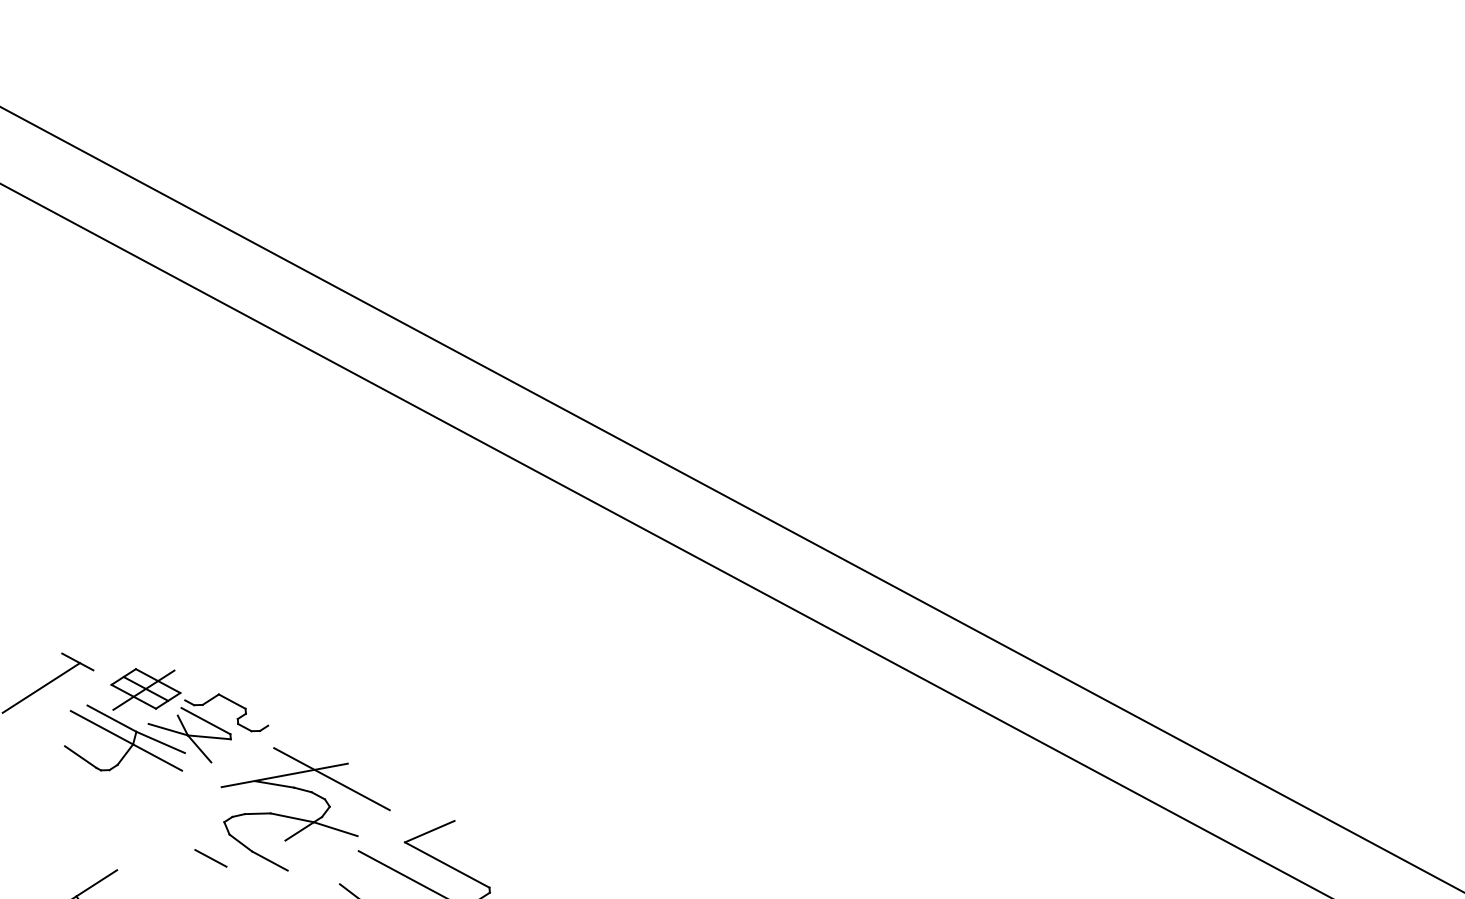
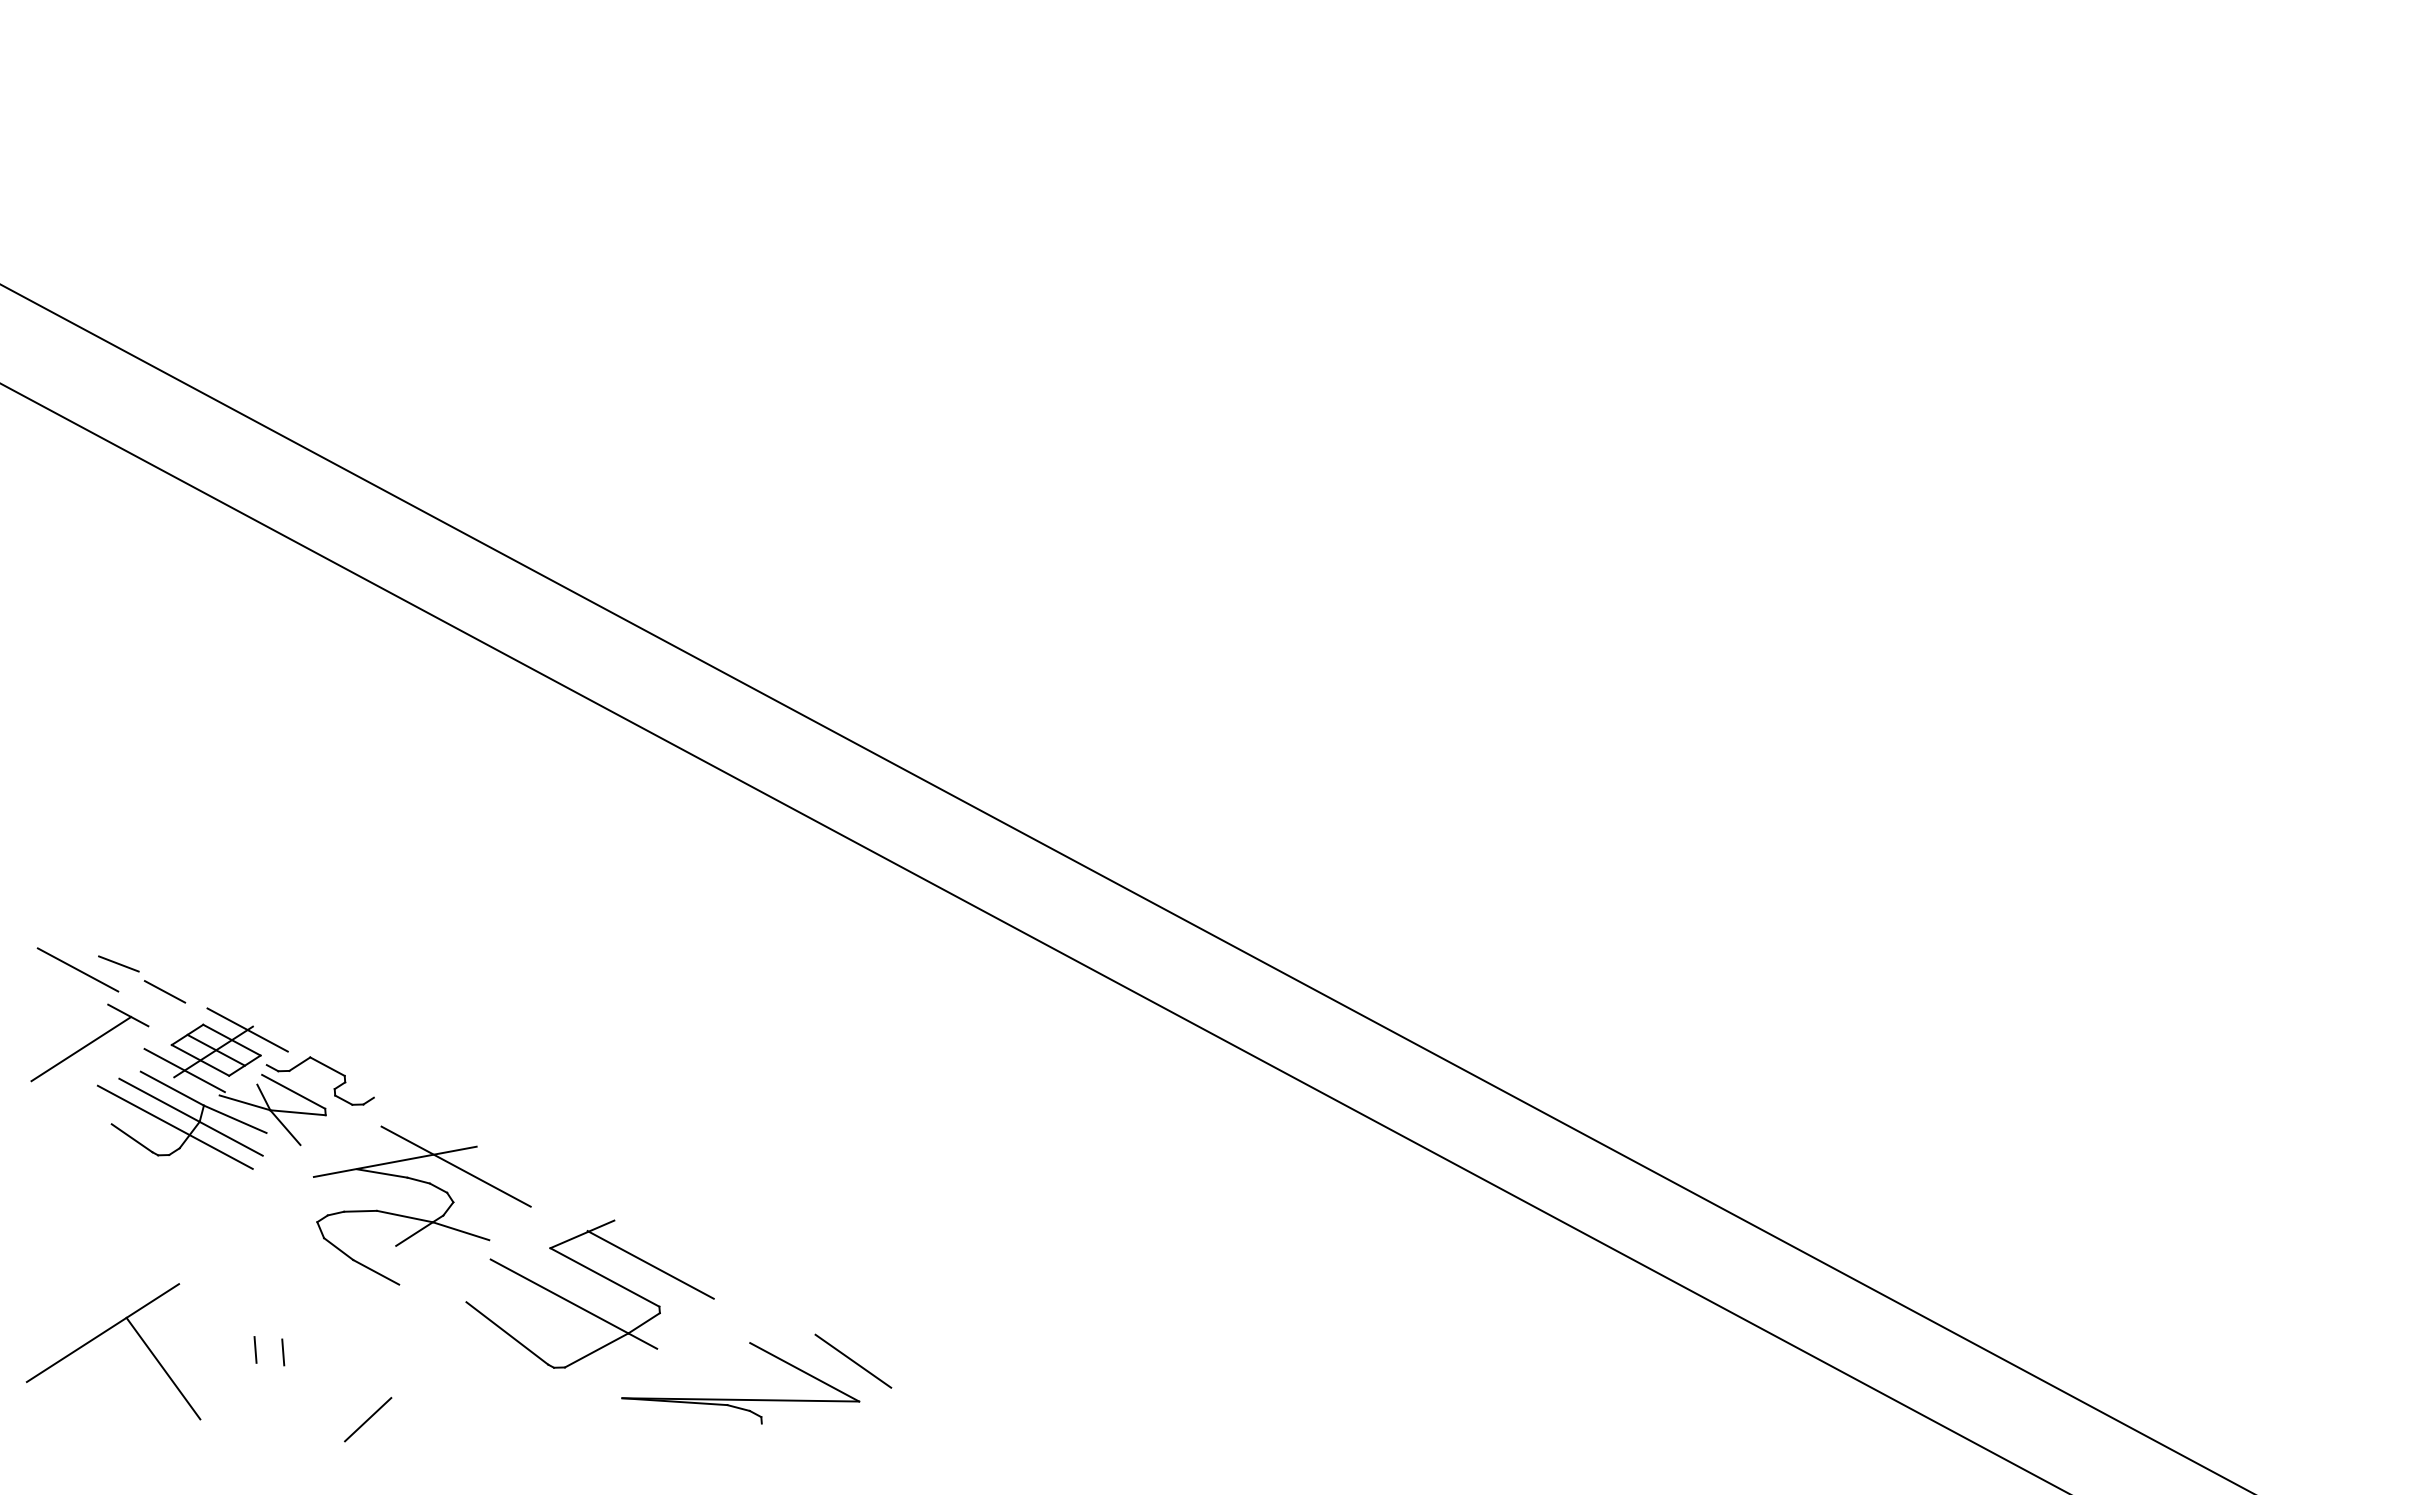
line: (70, 621) -> (118, 963), added
line: (38, 626) -> (77, 969), added
line: (170, 672) -> (247, 1029), added
line: (121, 704) -> (184, 1070), added
line: (113, 748) -> (174, 1126), added
line: (482, 854) -> (650, 1264), added
line: (210, 858) -> (164, 991), moved

